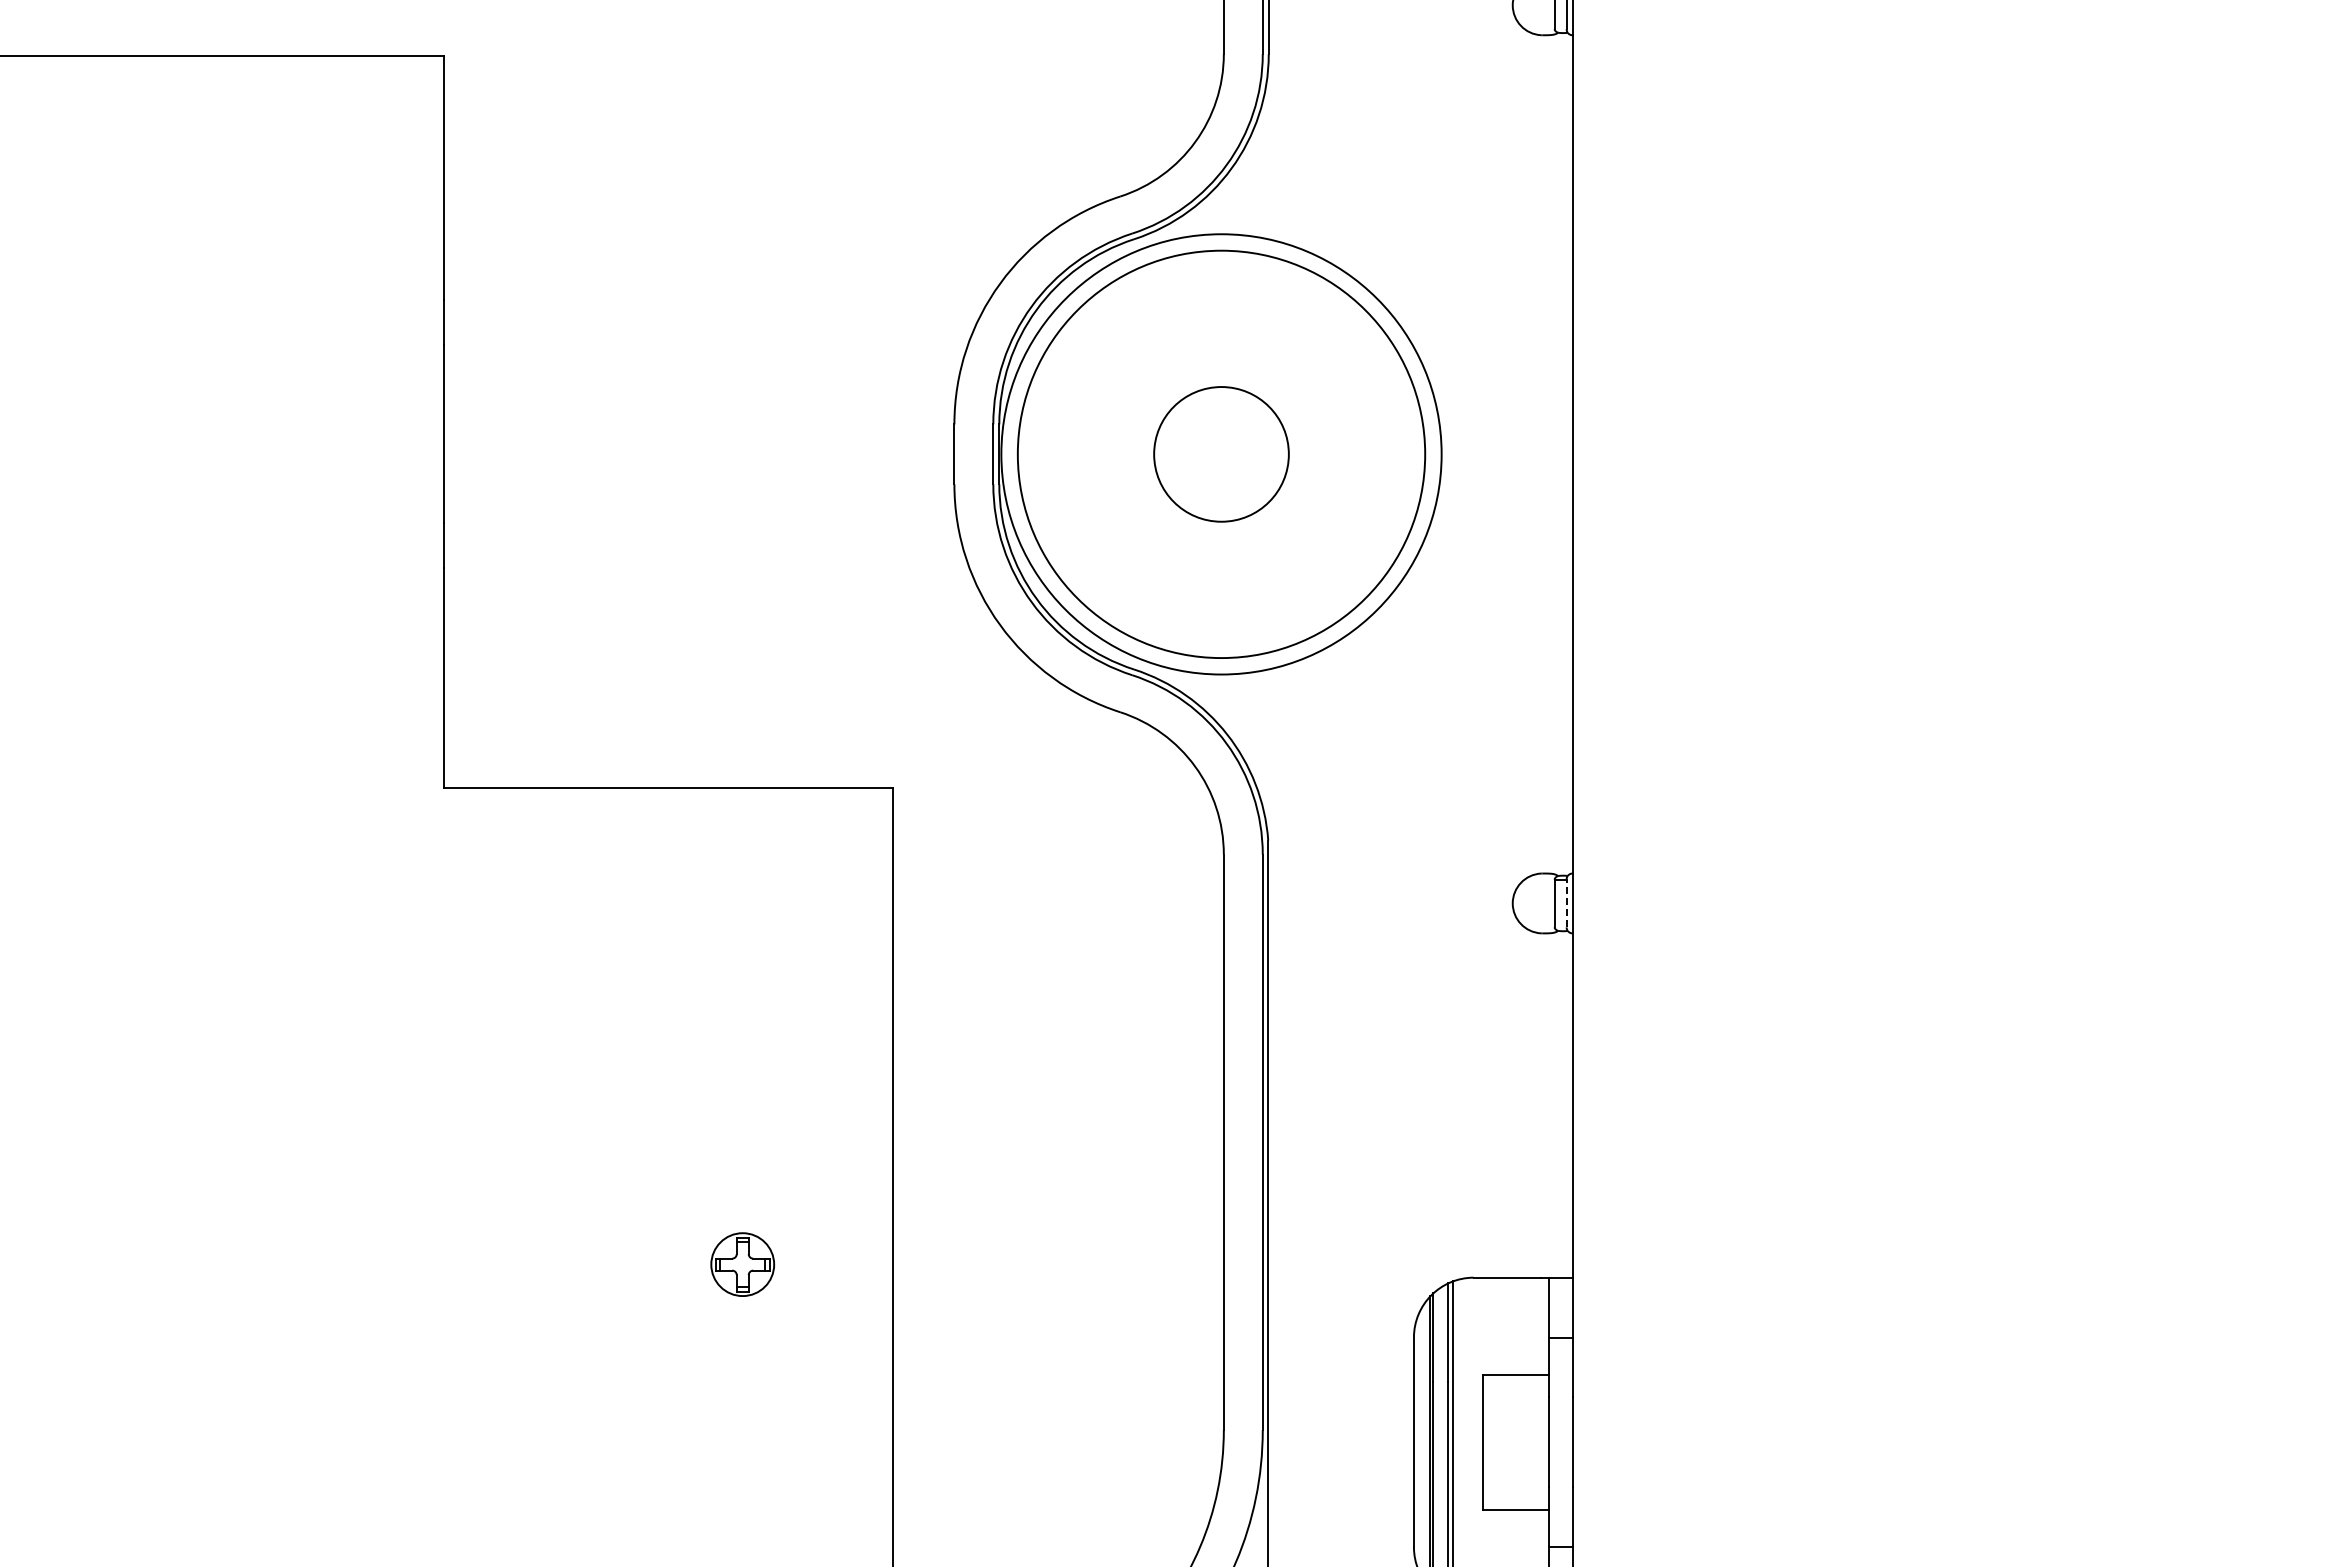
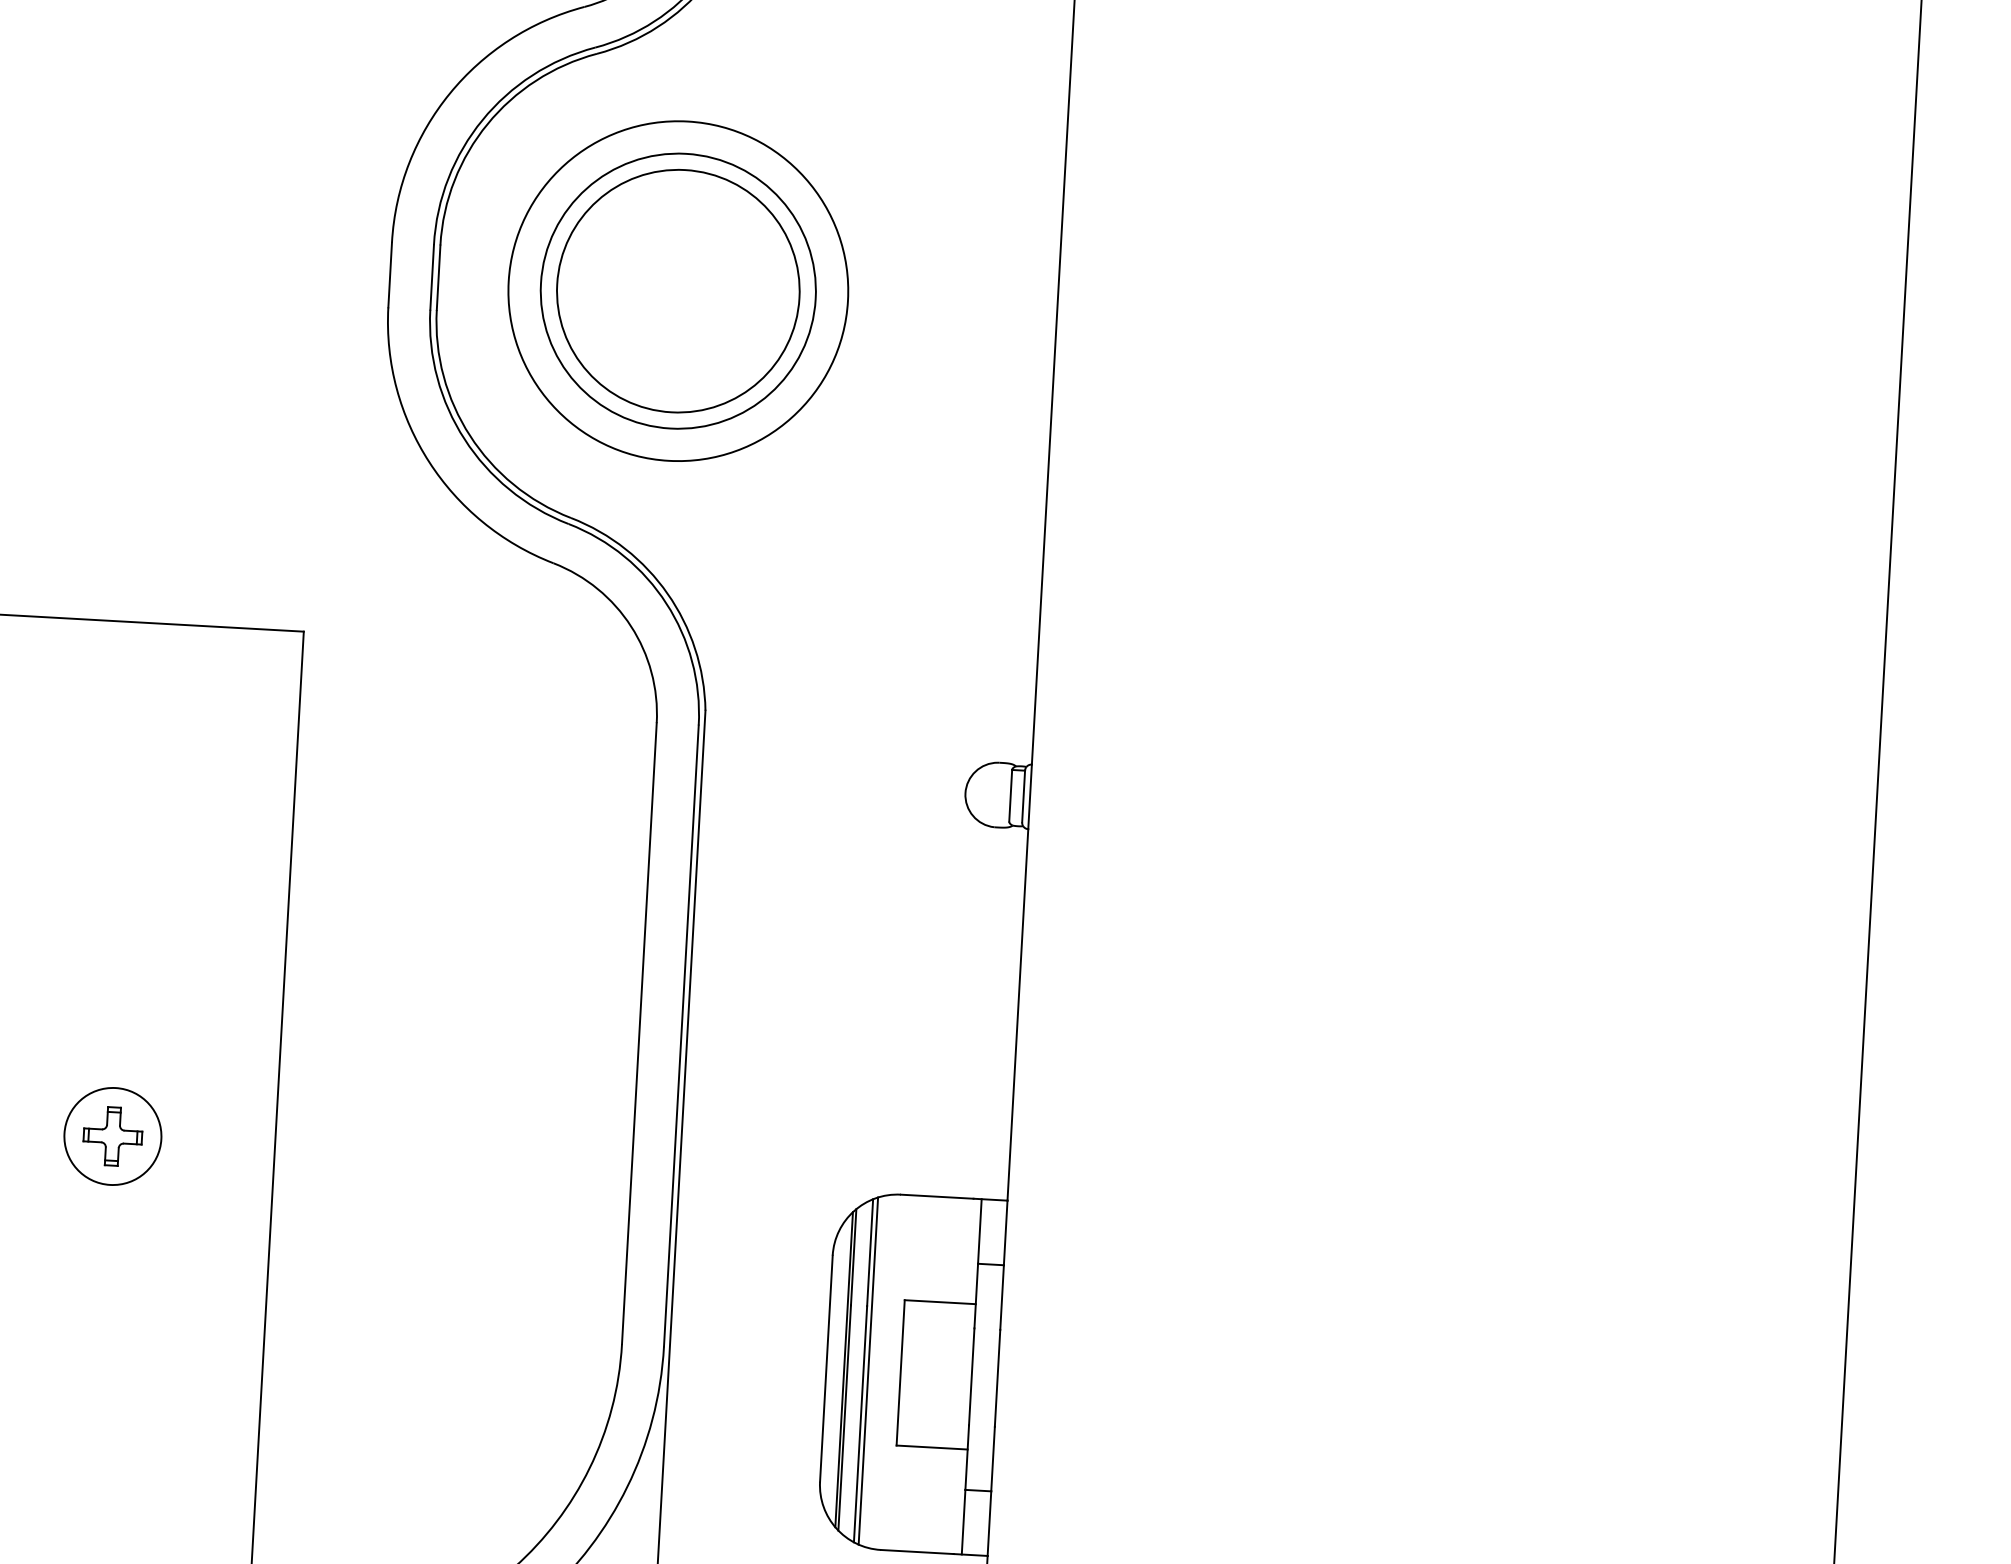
circle: (1221, 454) -> (678, 291), size x0.62
circle: (1221, 454) -> (678, 291), size x0.71
circle: (1221, 454) -> (678, 291), size x1.67
line: (1566, 903) -> (1023, 796), dashed -> solid
circle: (742, 1264) -> (112, 1136), size x1.43

